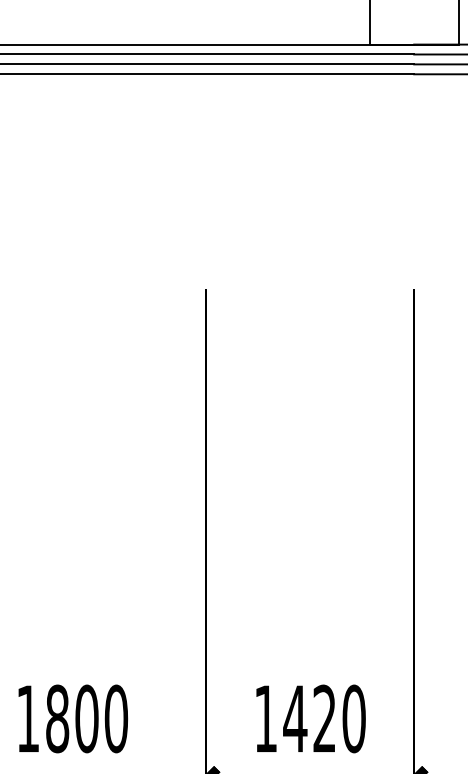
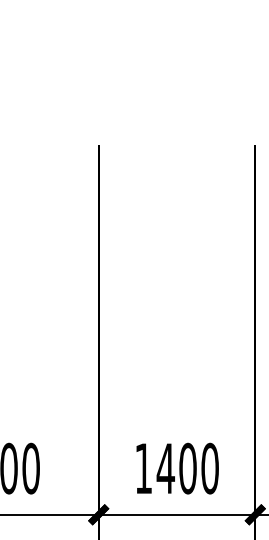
text: (324, 718) -> (187, 468), 1420 -> 1400

